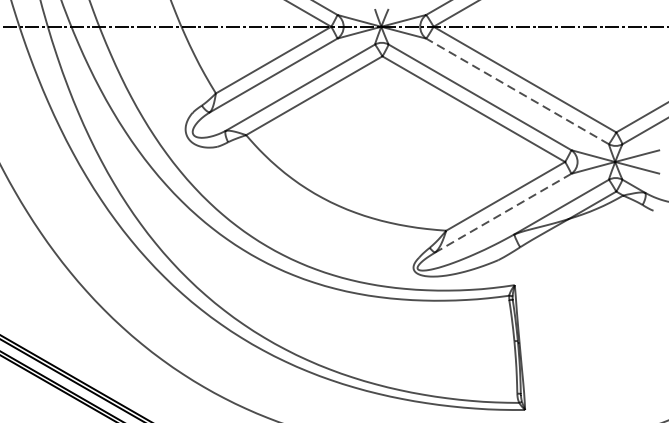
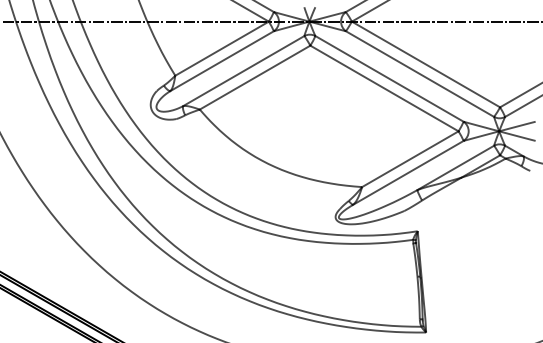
line: (518, 91) -> (420, 74), dashed -> solid
line: (503, 212) -> (408, 172), dashed -> solid

